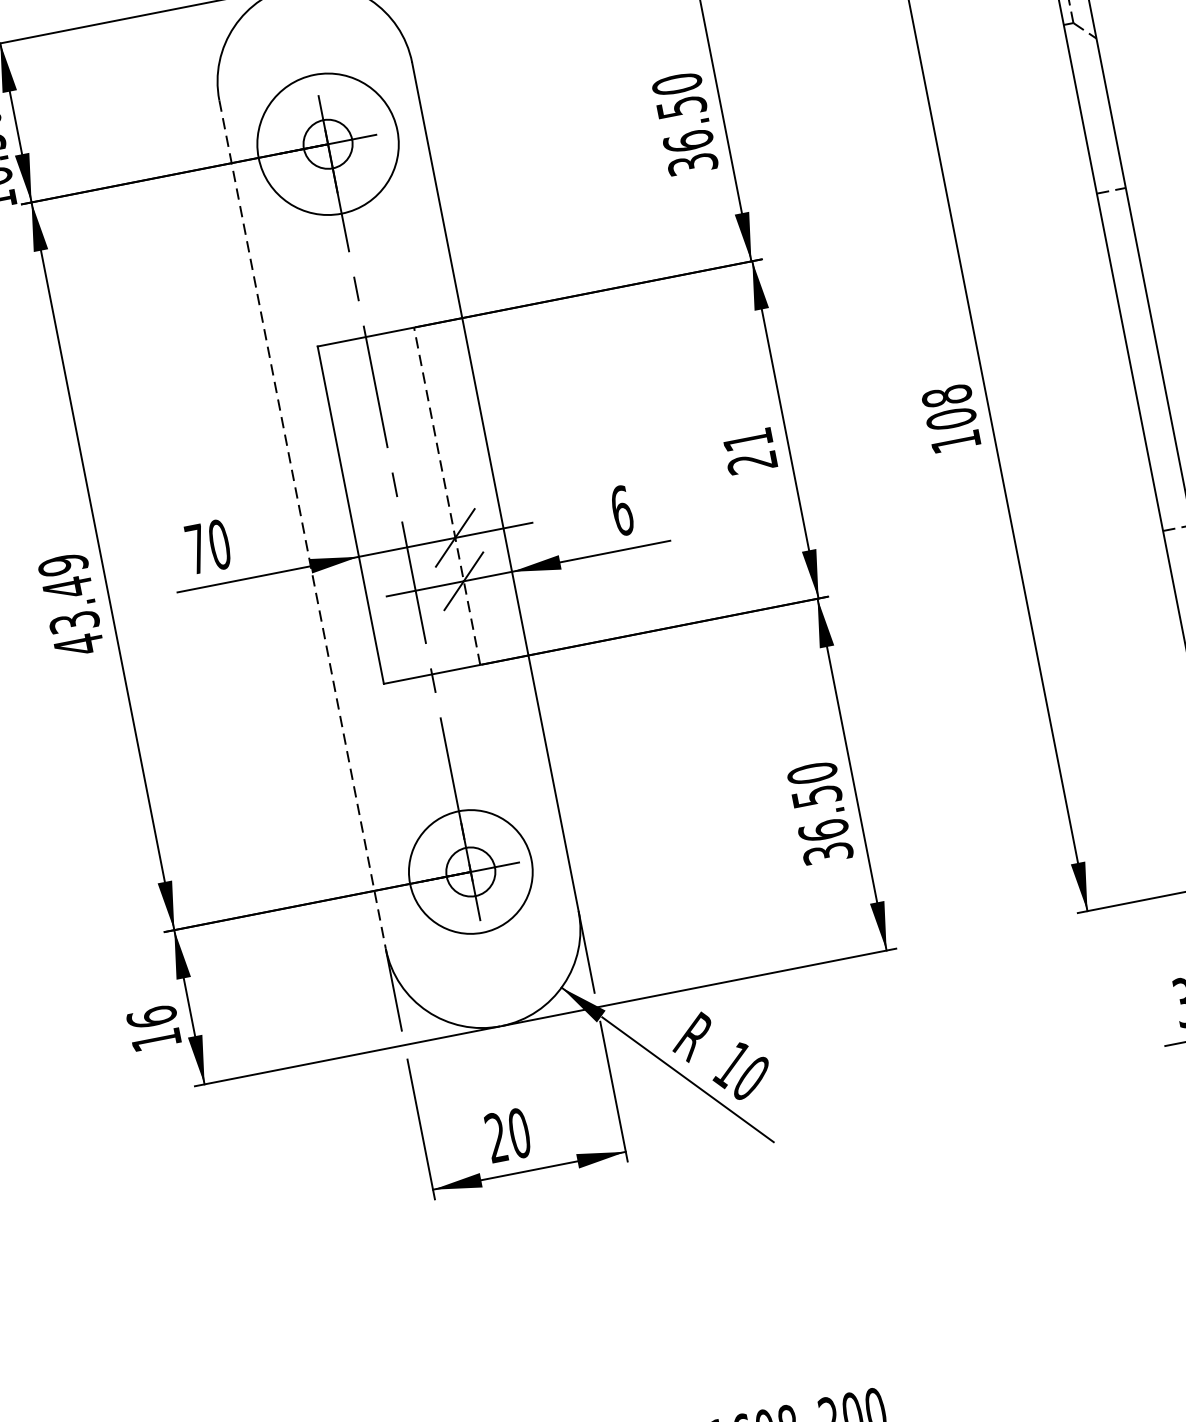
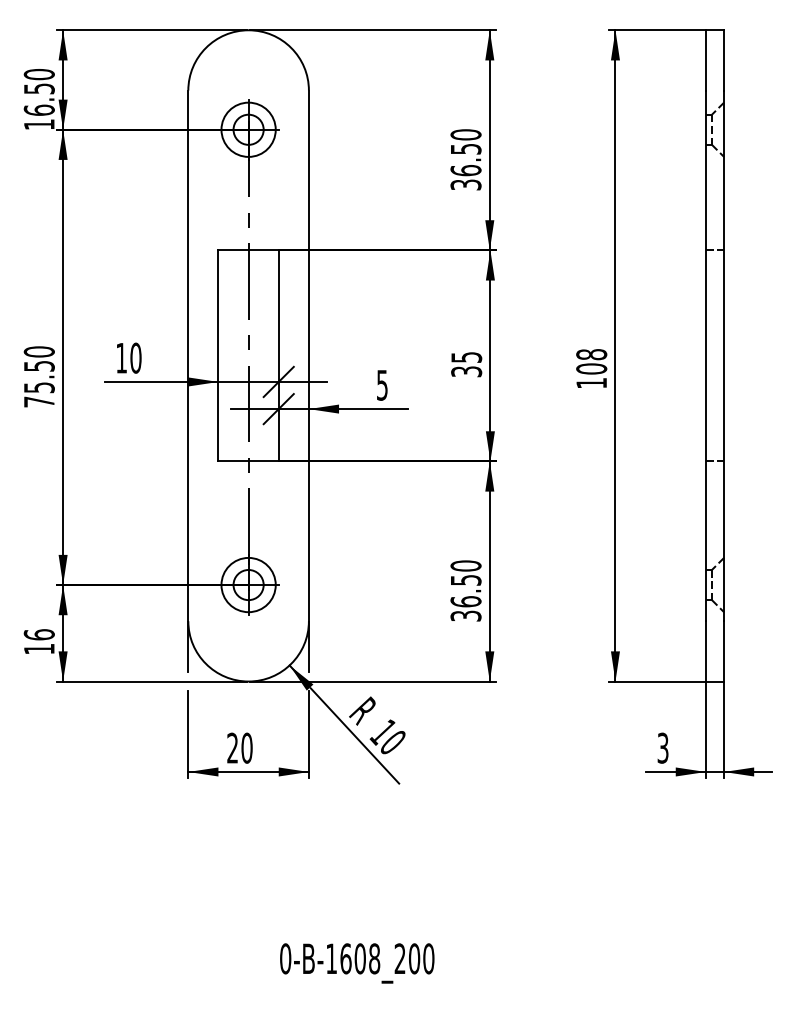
circle: (327, 143) -> (248, 129), size x0.62
text: (749, 451) -> (466, 364), 21 -> 35
line: (446, 495) -> (278, 355), dashed -> solid
text: (621, 509) -> (382, 384), 6 -> 5
line: (303, 525) -> (188, 356), dashed -> solid
text: (196, 549) -> (121, 358), 70 -> 10
text: (69, 606) -> (38, 377), 43.49 -> 75.50
circle: (470, 871) -> (248, 584), size x0.71

